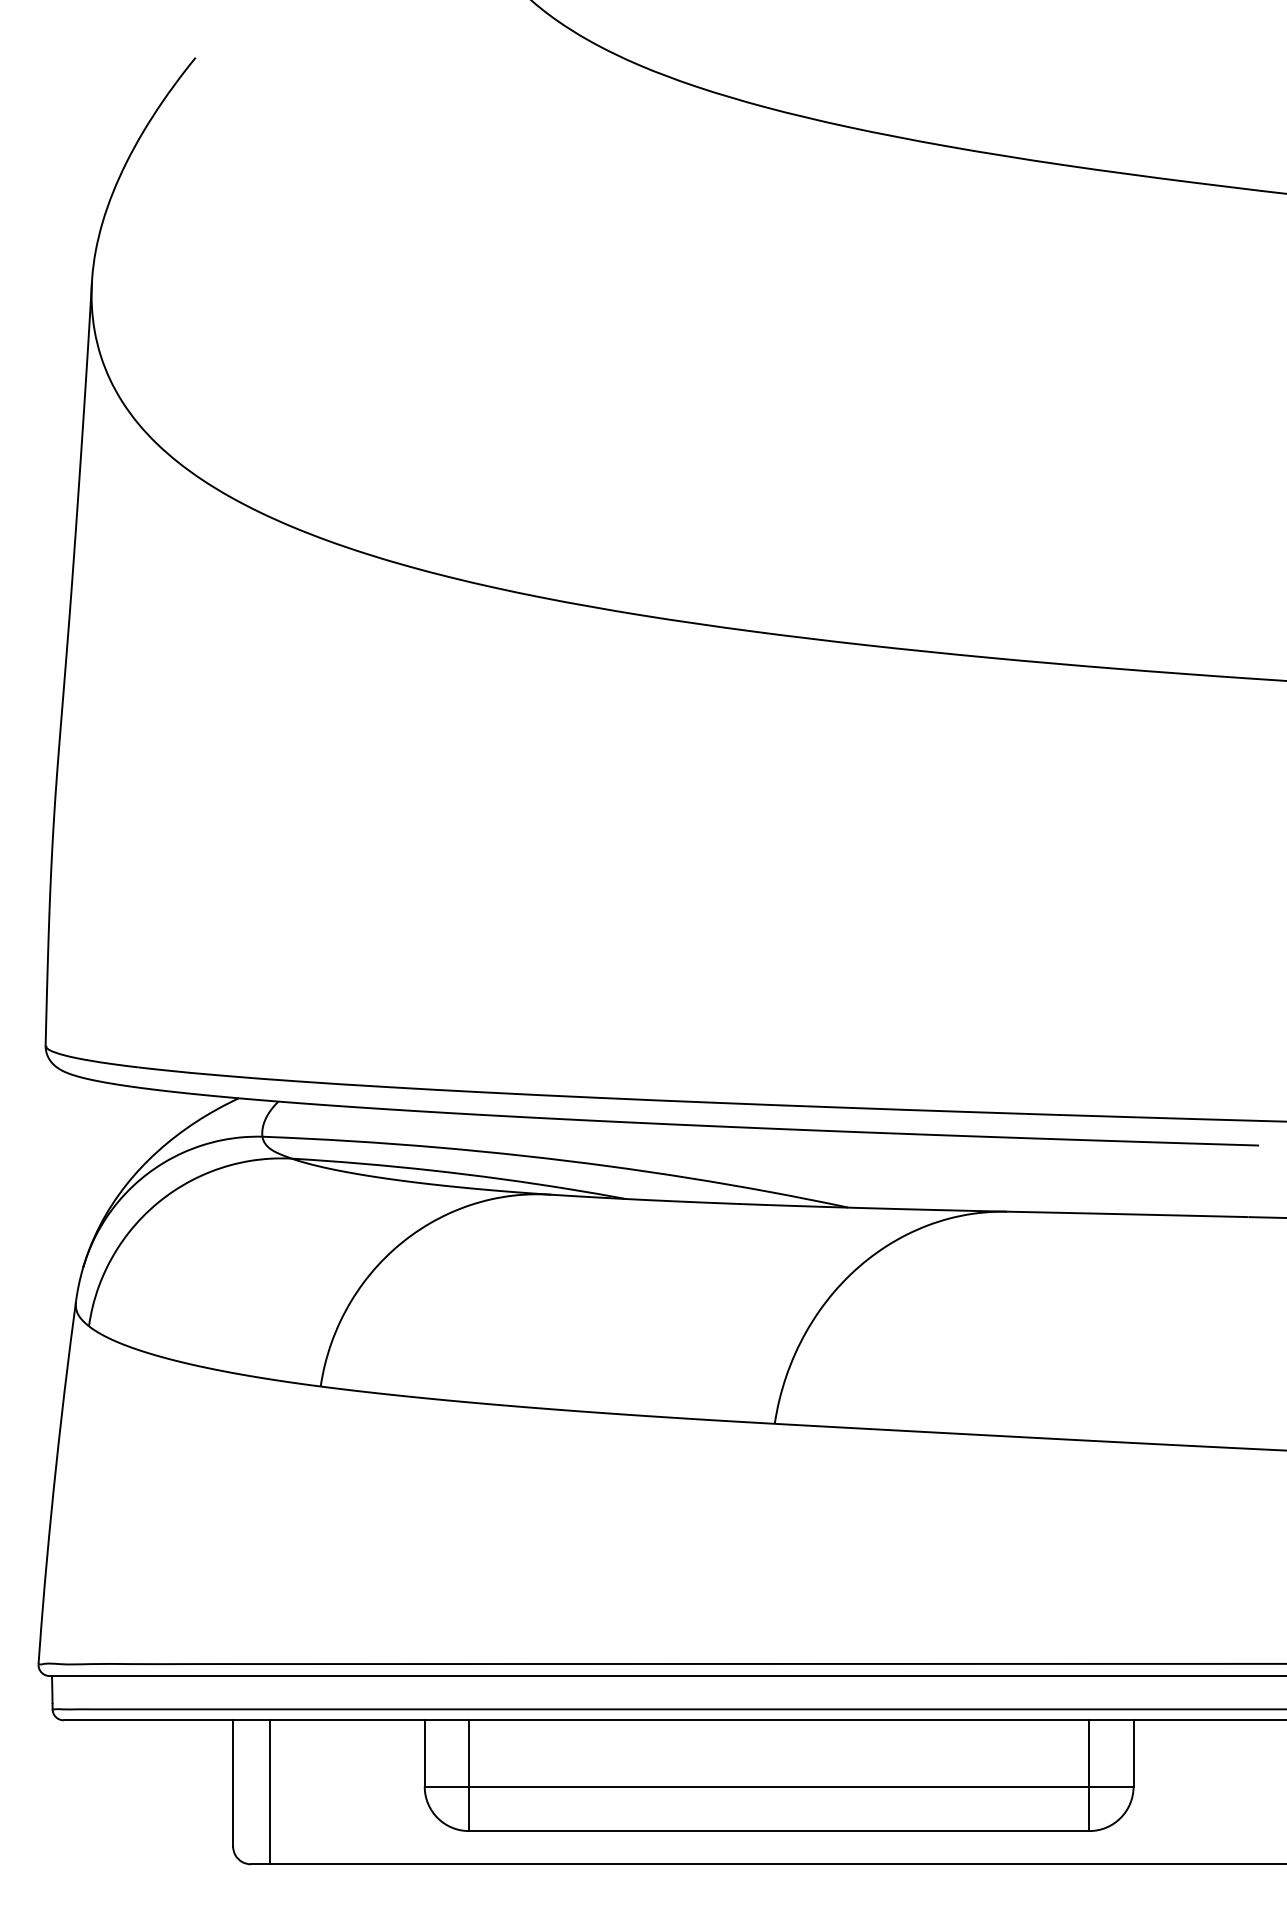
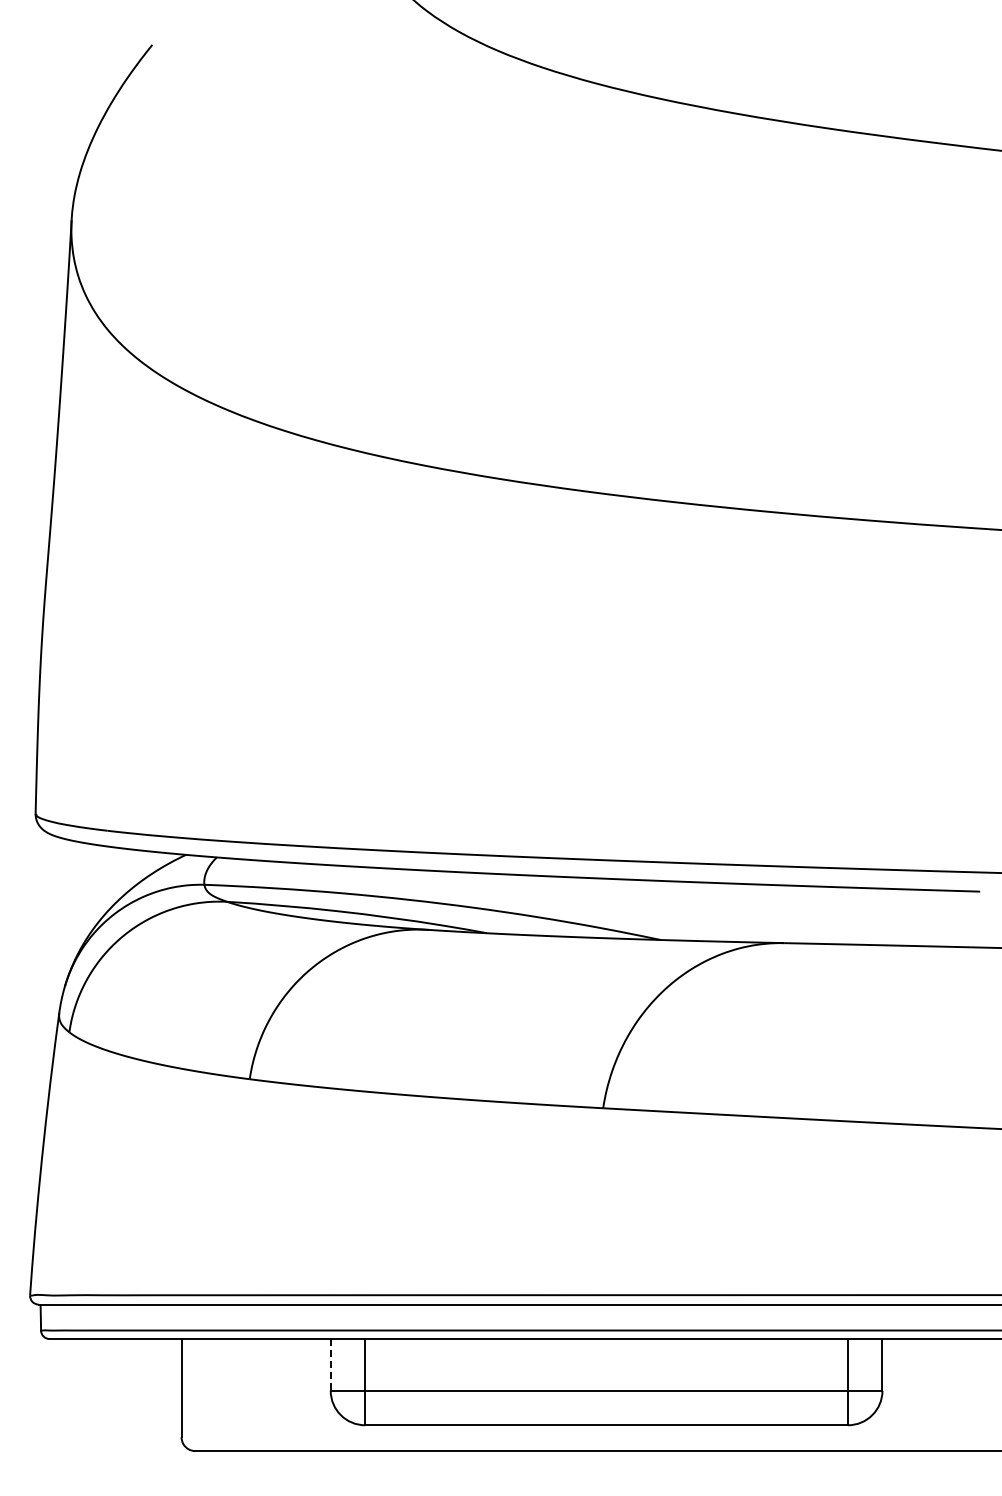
line: (424, 1753) -> (330, 1364), solid -> dashed
line: (270, 1792) -> (210, 1395), removed

